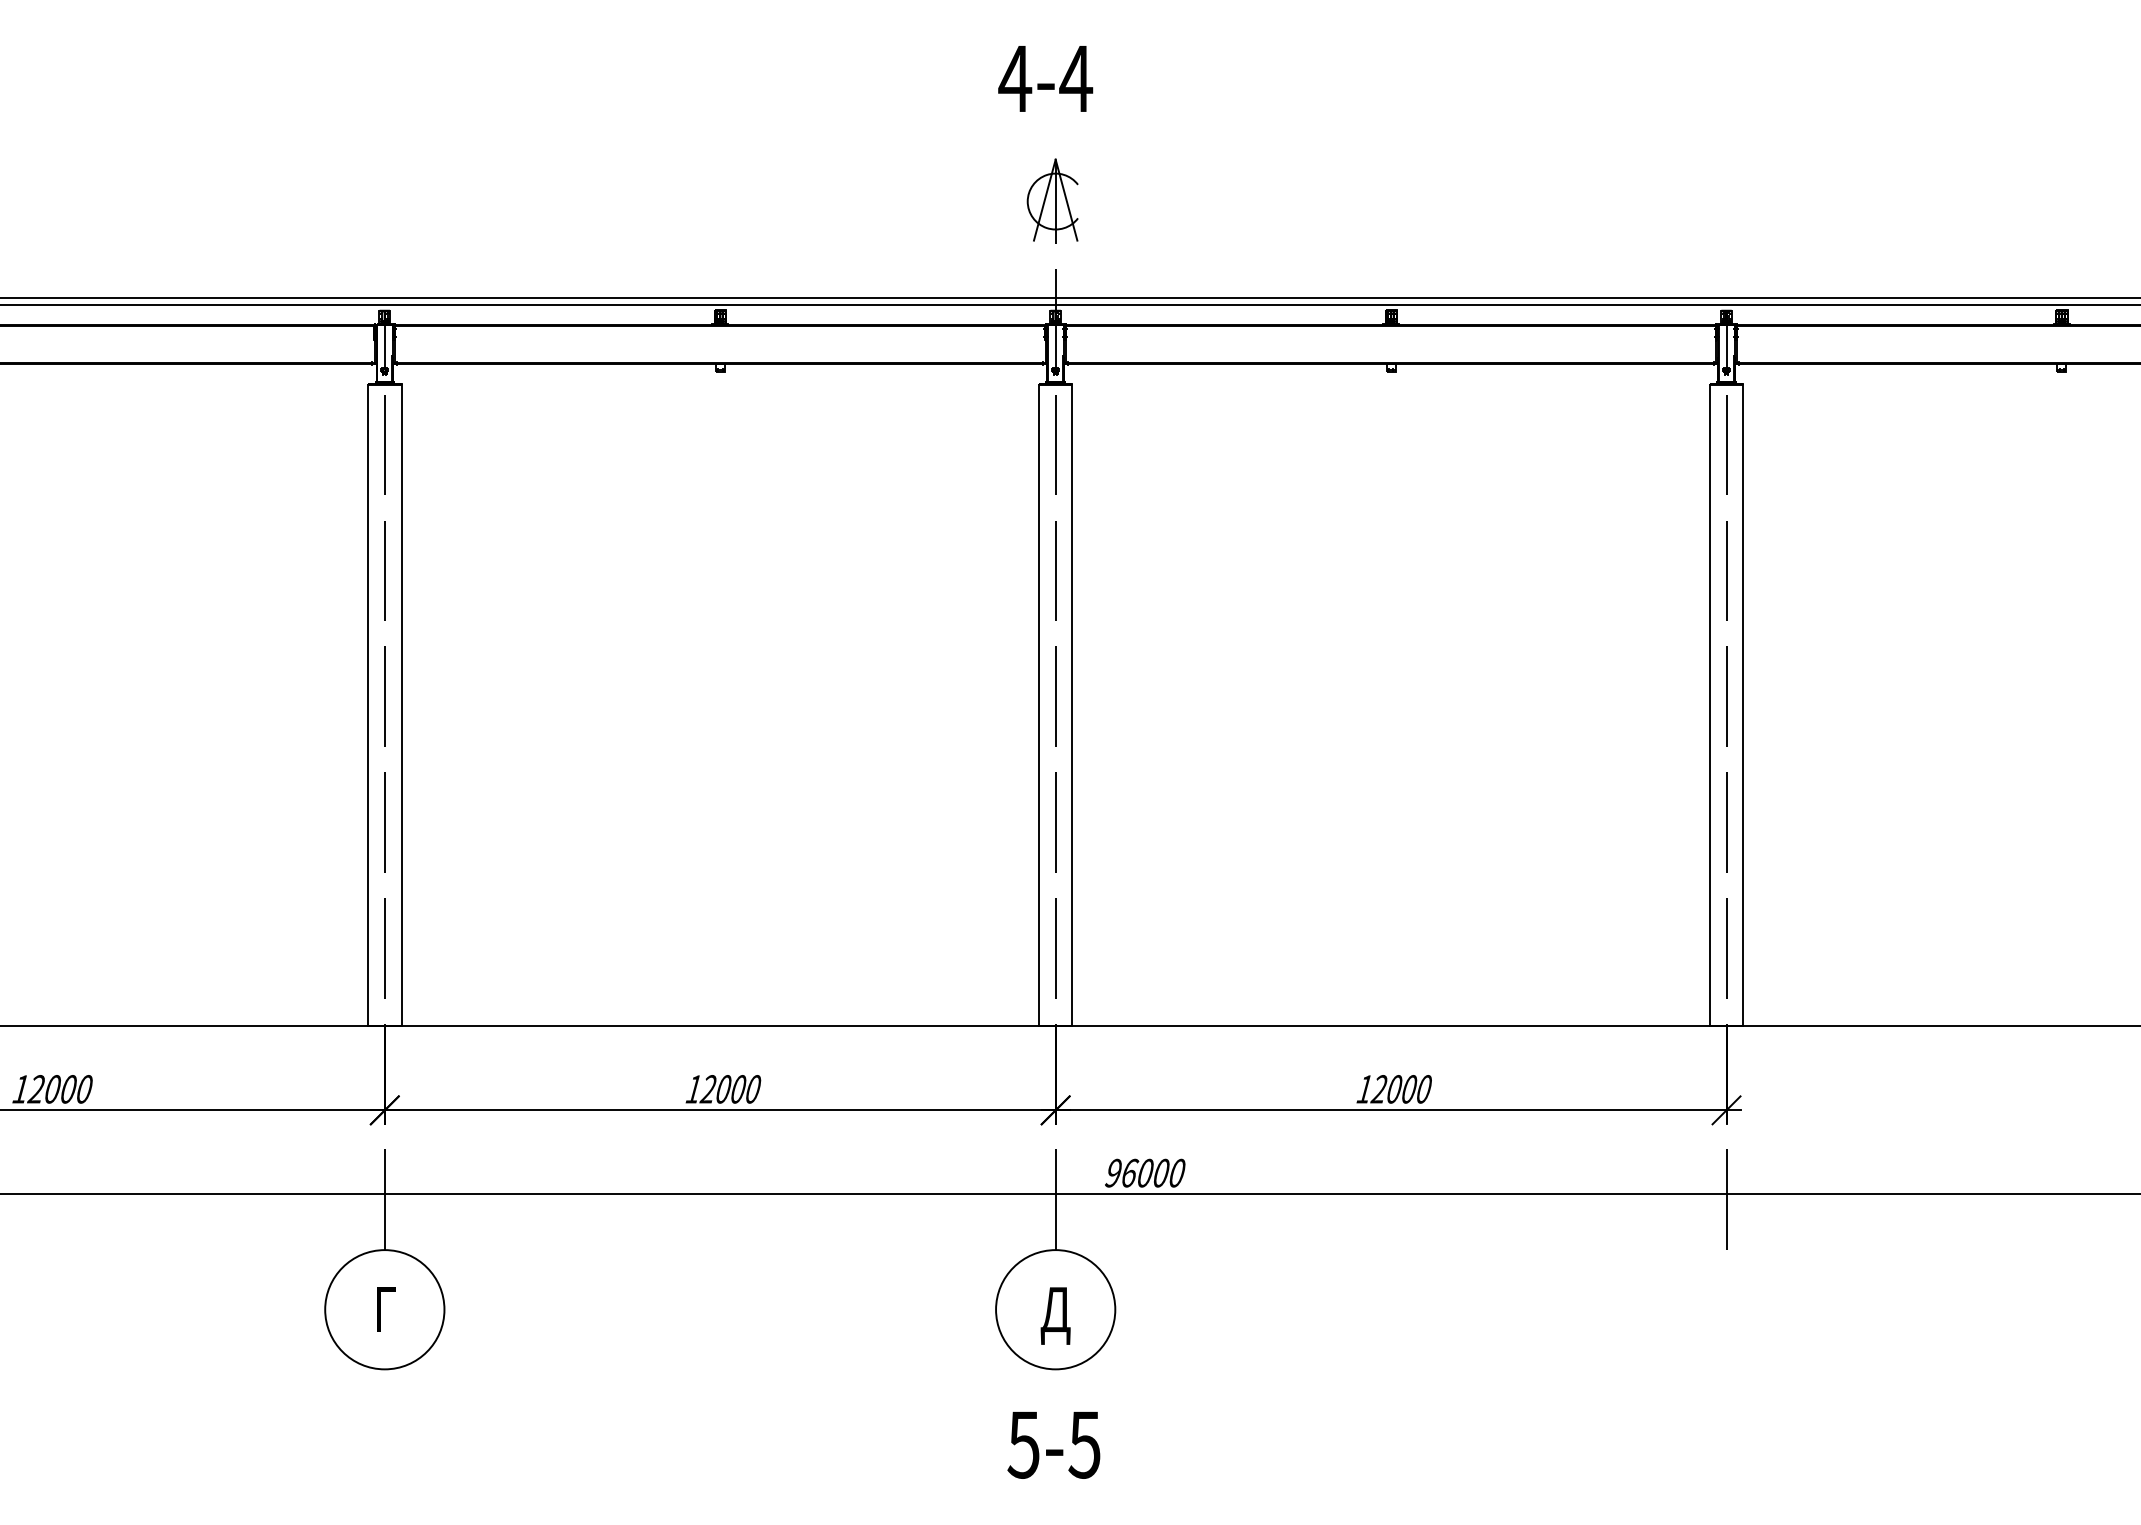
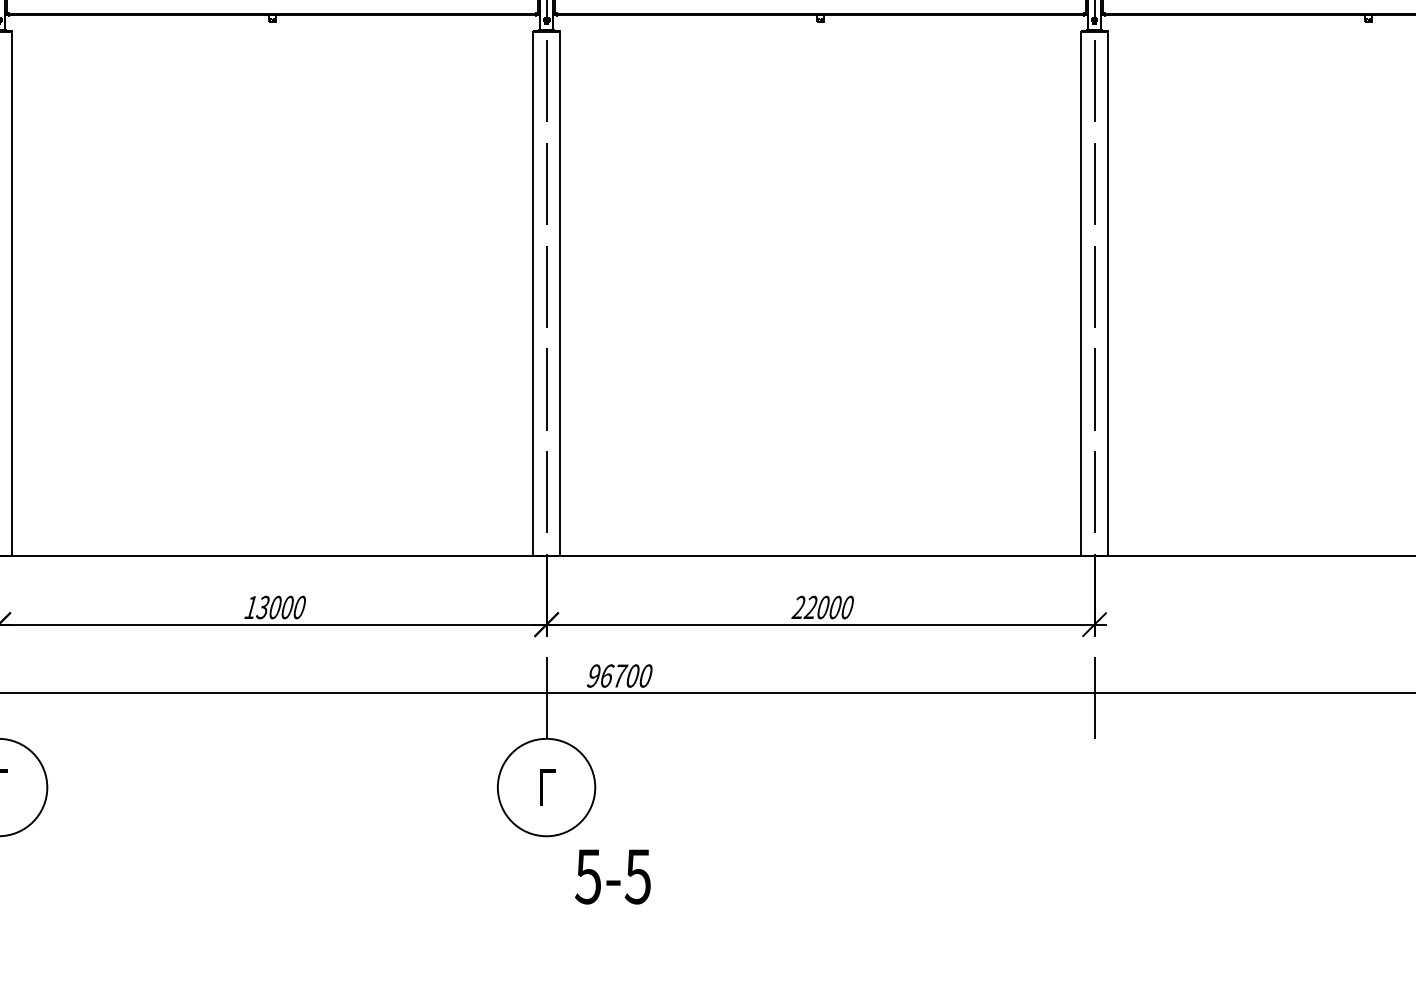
text: (707, 1089) -> (262, 607), 12000 -> 13000
text: (1363, 1089) -> (797, 607), 12000 -> 22000
text: (1146, 1172) -> (620, 675), 96000 -> 96700
text: (1055, 1315) -> (546, 792), Д -> Г
text: (1053, 1445) -> (612, 877), moved

